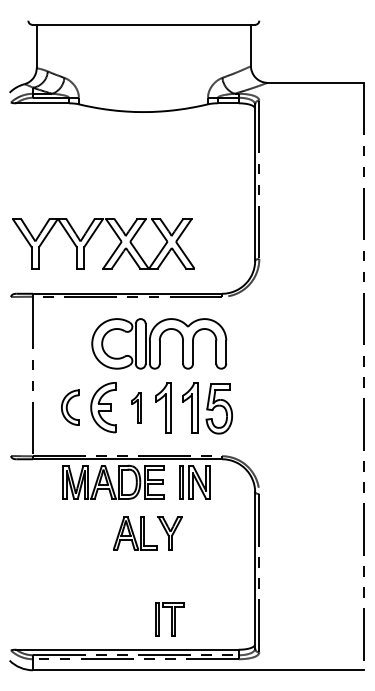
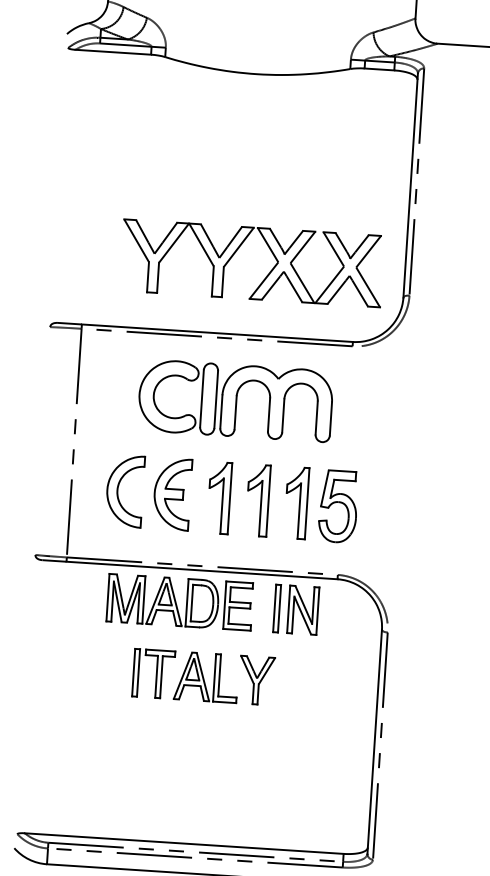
part: (93, 235) -> (238, 250), moved
part: (159, 343) -> (236, 400), moved
part: (70, 407) -> (125, 490), size x1.43
part: (136, 407) -> (219, 497), size x1.67
part: (169, 619) -> (153, 674), moved

